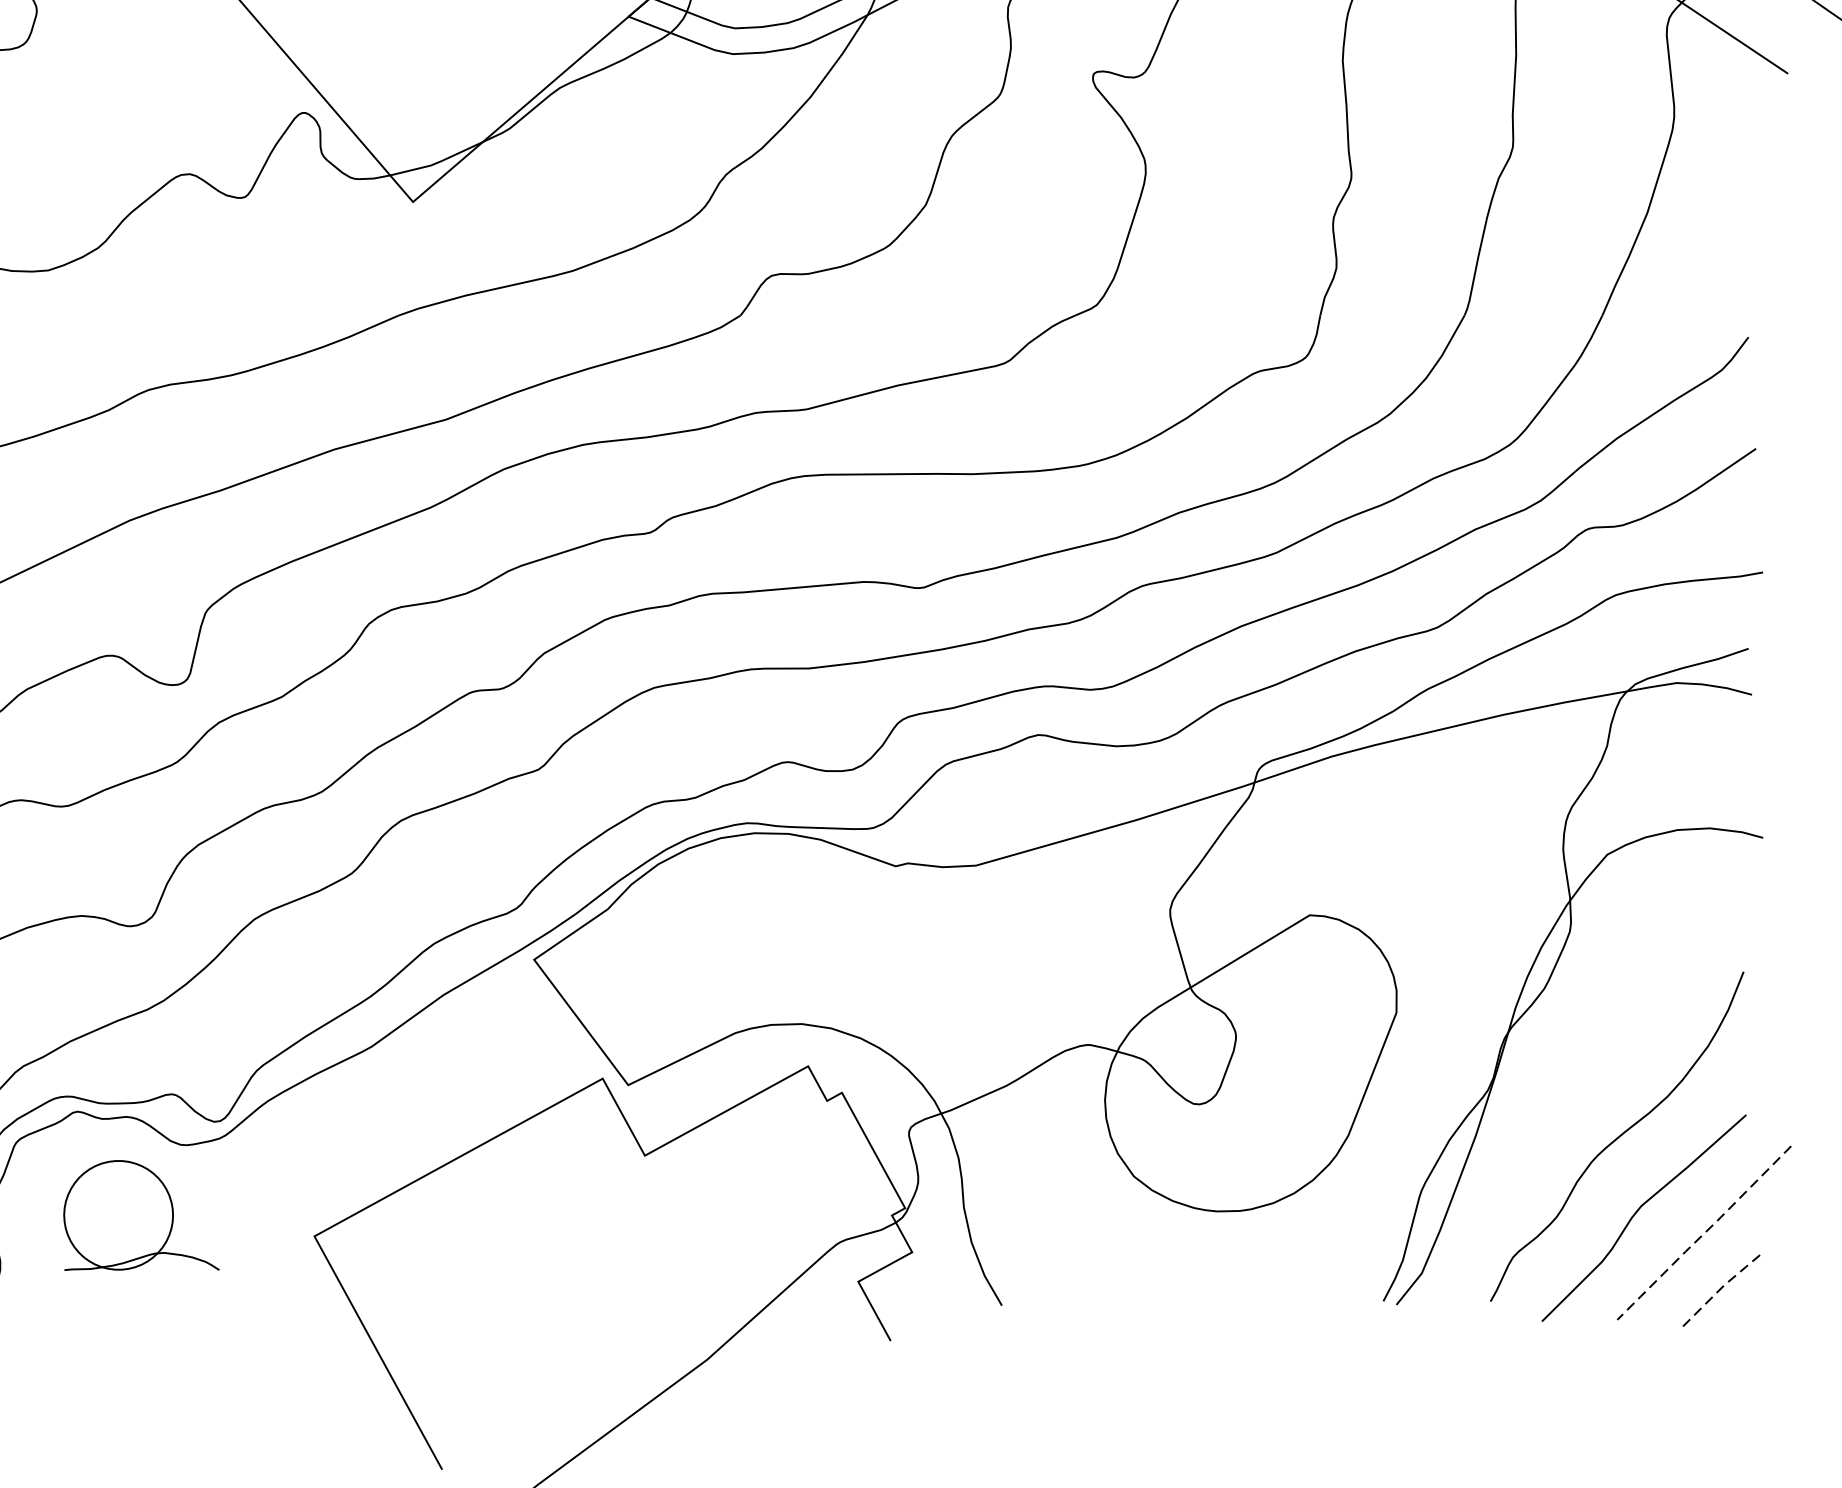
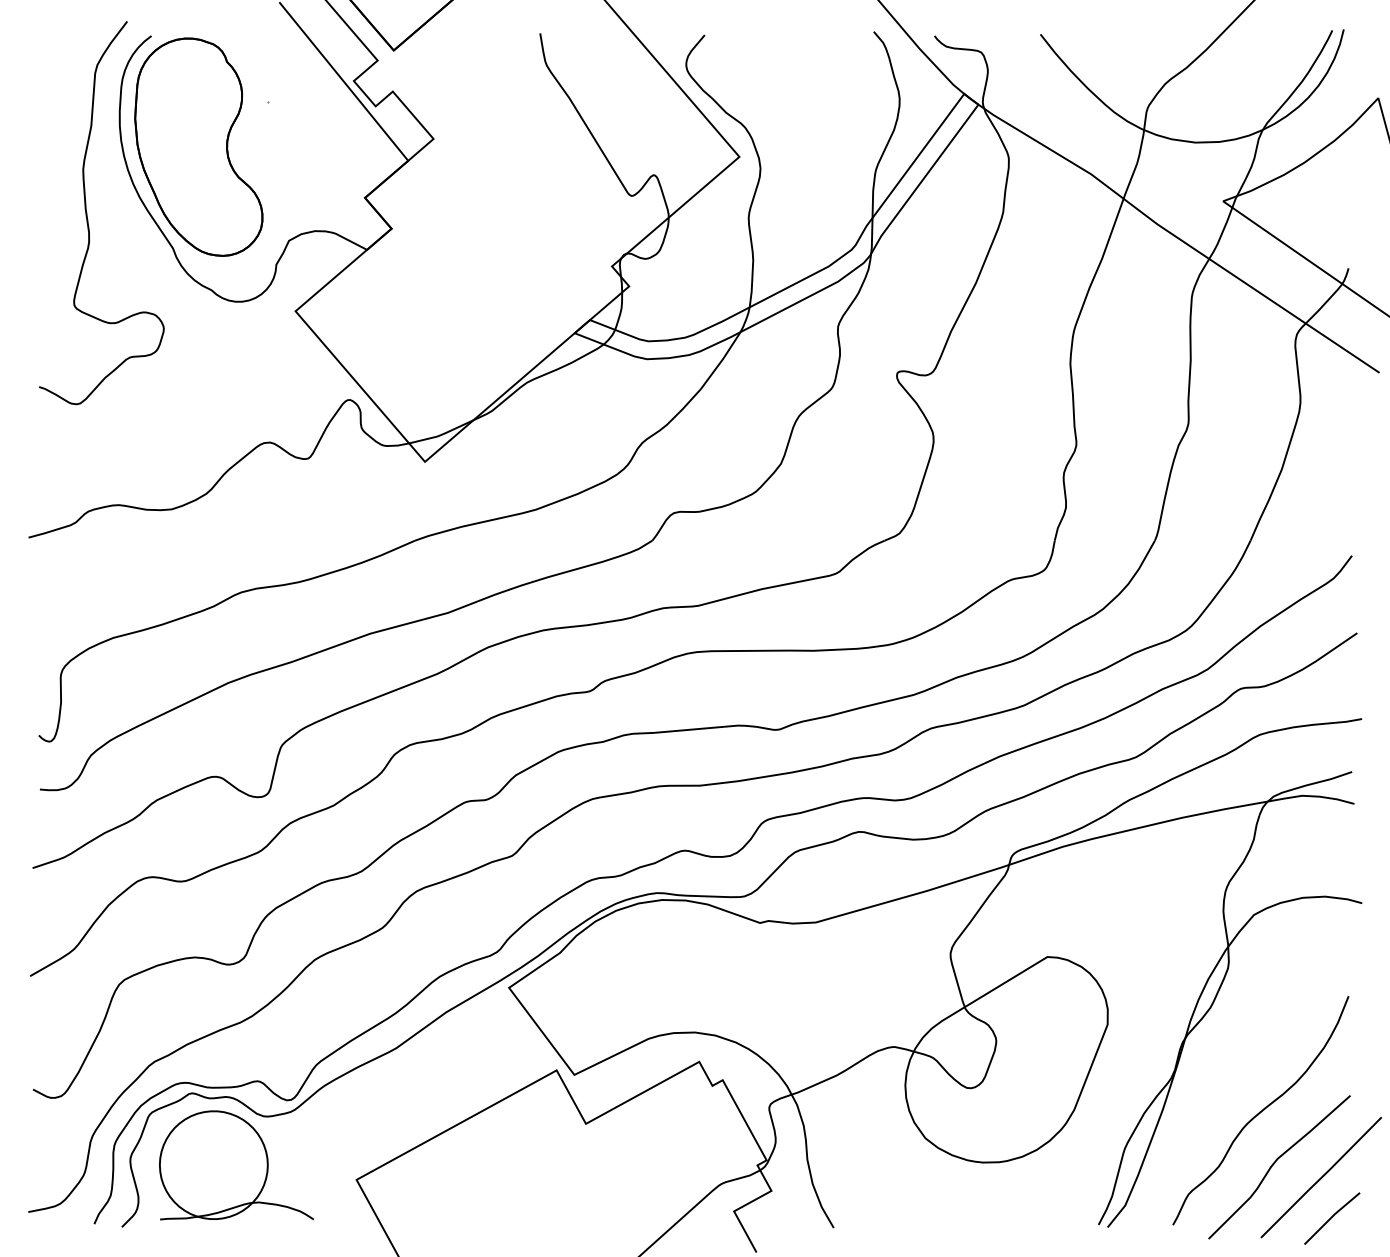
part: (141, 1215) -> (236, 1165), size x1.43
line: (1704, 1234) -> (1321, 1178), dashed -> solid
line: (1718, 1290) -> (1331, 1217), dashed -> solid

